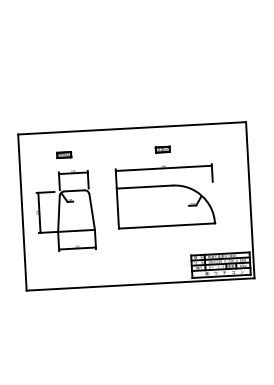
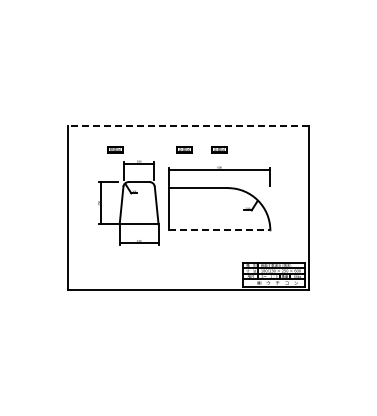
line: (132, 128) -> (188, 125), solid -> dashed
part: (129, 151) -> (184, 149), added
part: (65, 210) -> (128, 202), moved
line: (166, 226) -> (219, 230), solid -> dashed

